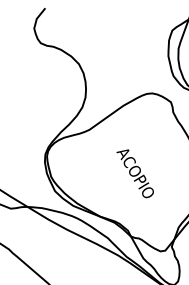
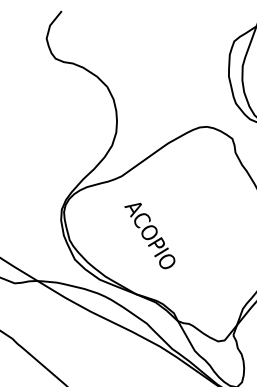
text: (134, 173) -> (148, 235), moved

